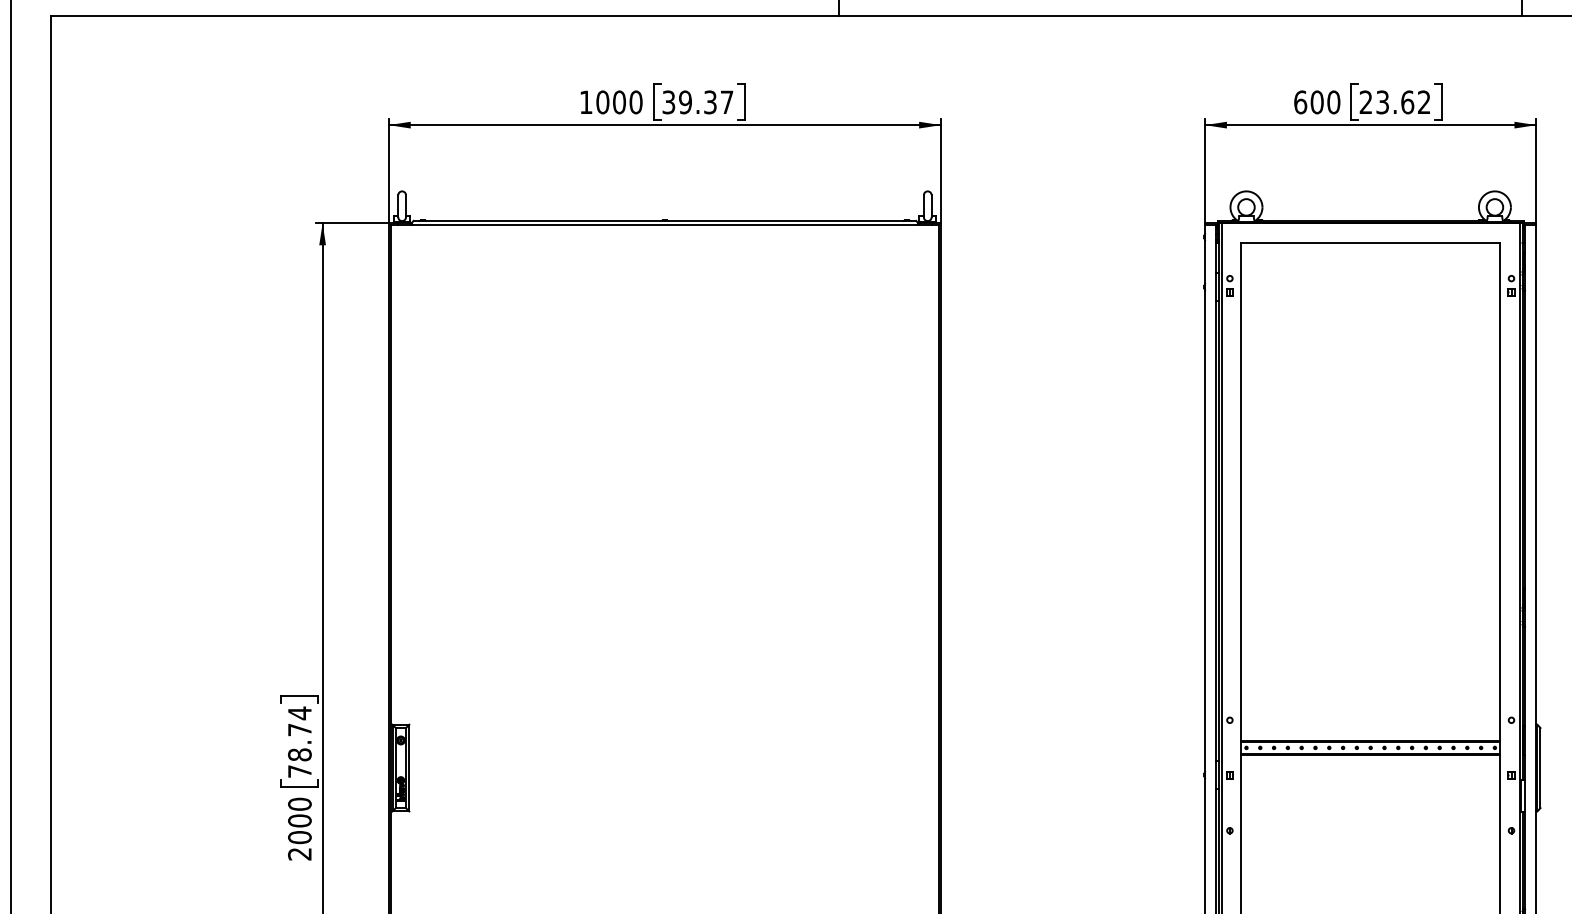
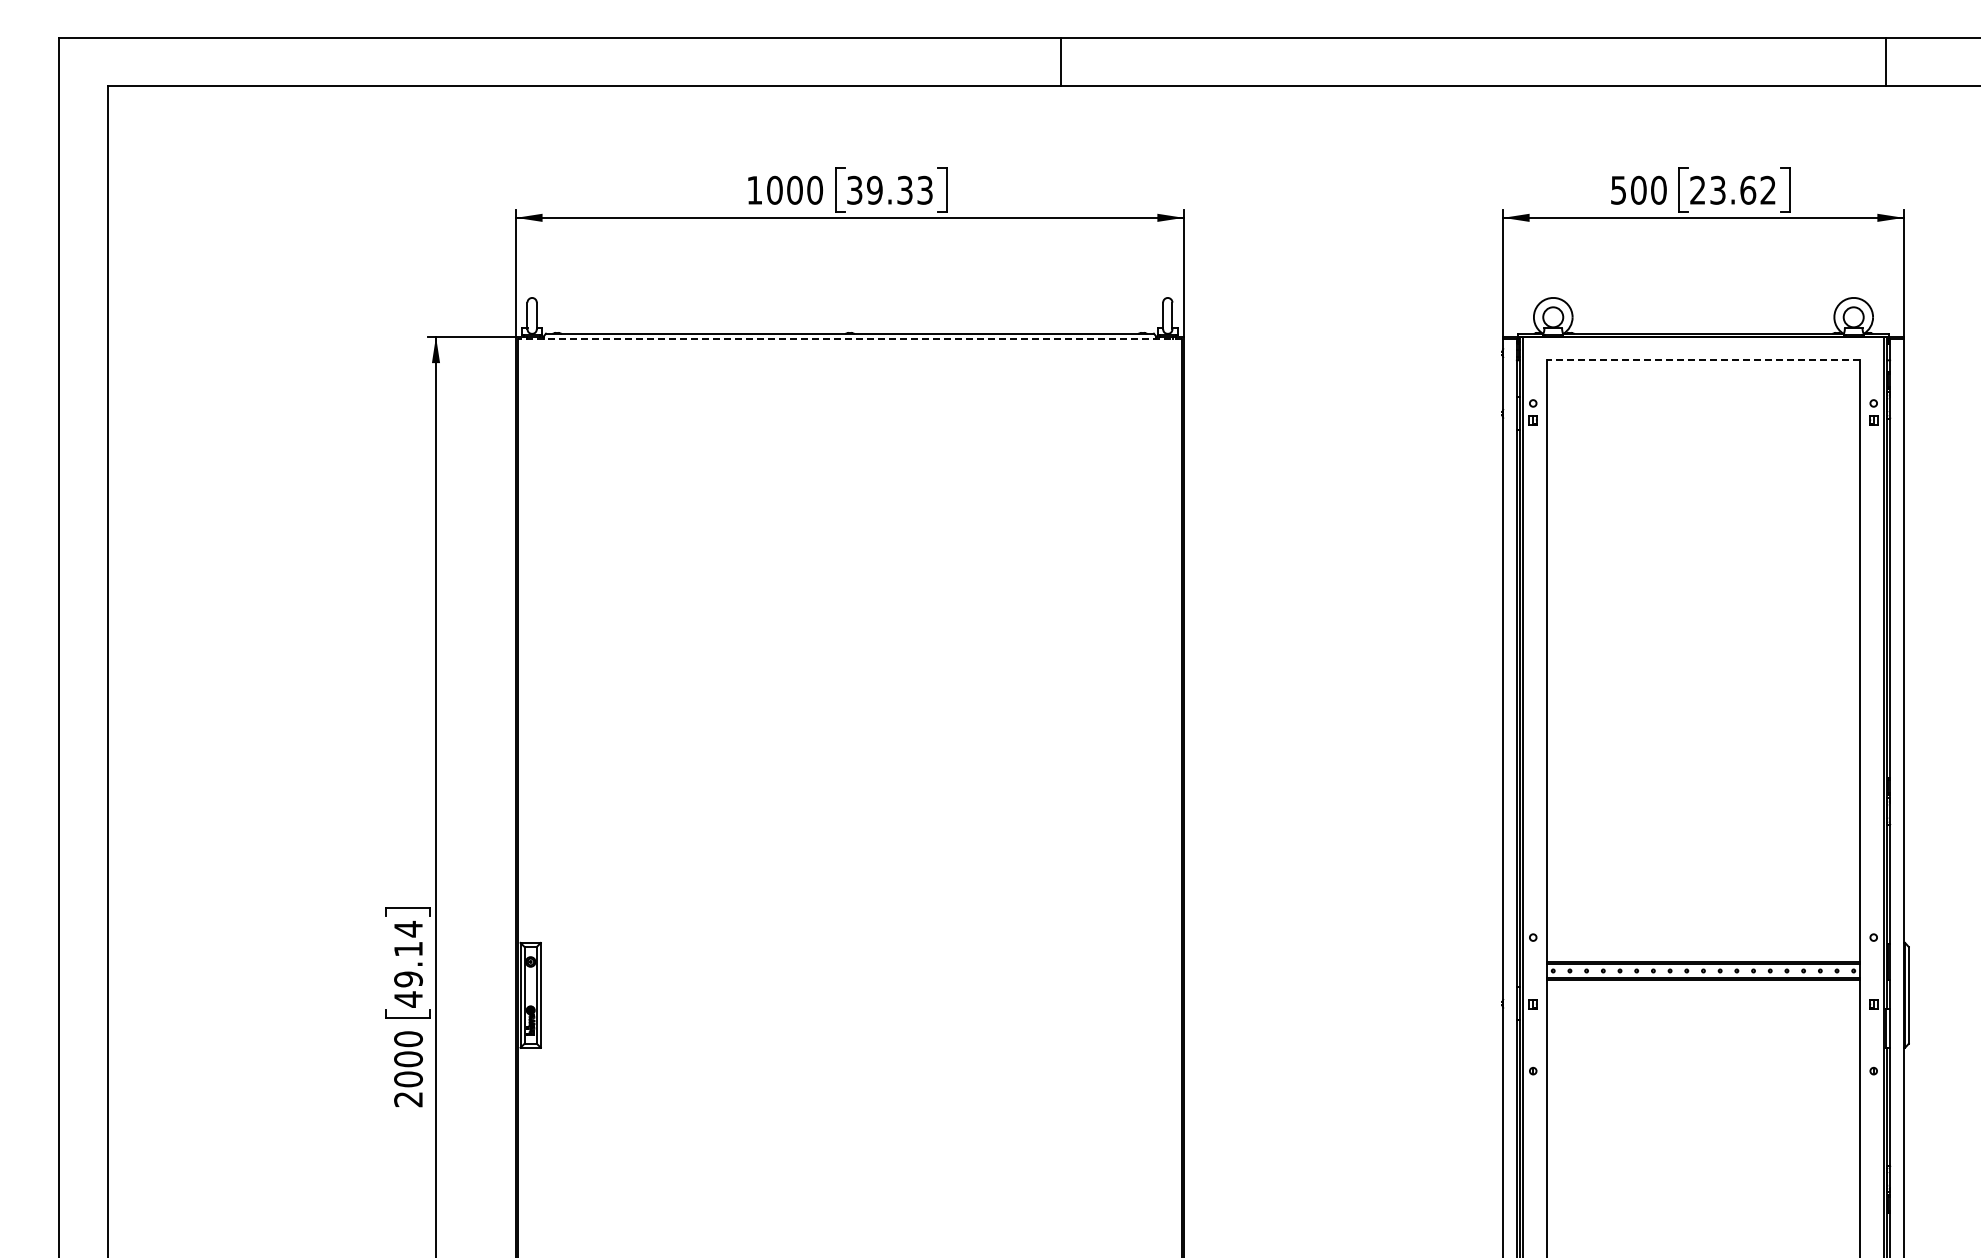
text: (726, 101) -> (924, 189), 39.37 -> 39.33
text: (1300, 101) -> (1618, 189), 600 -> 500
line: (664, 224) -> (849, 338), solid -> dashed
line: (1370, 243) -> (1703, 360), solid -> dashed
text: (299, 750) -> (408, 974), 78.74 -> 49.14

